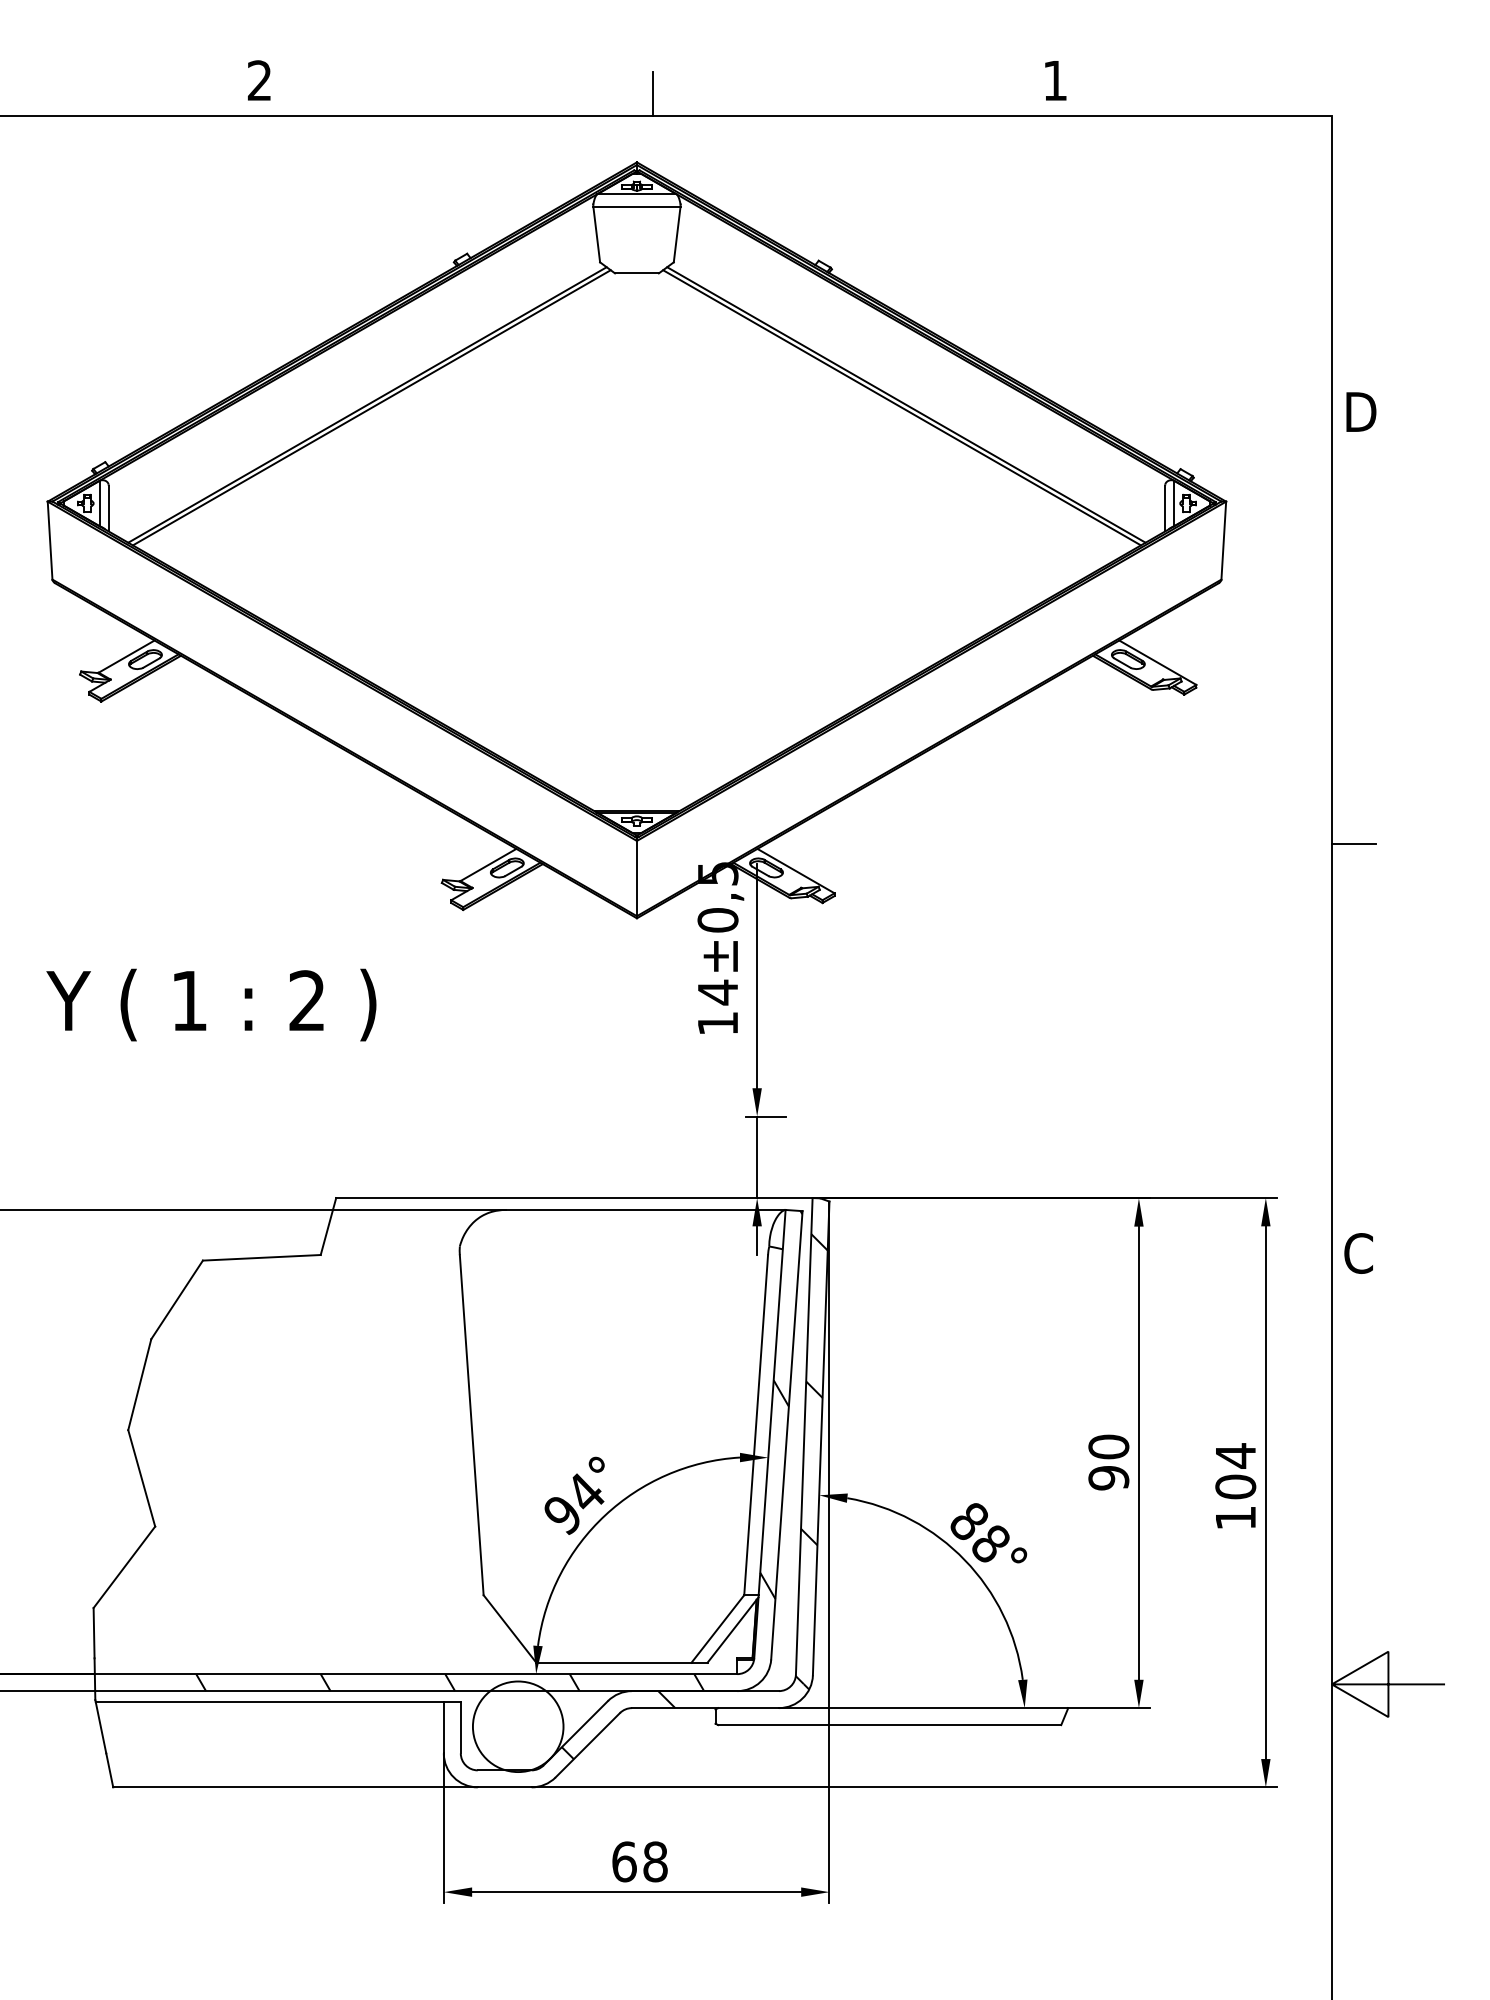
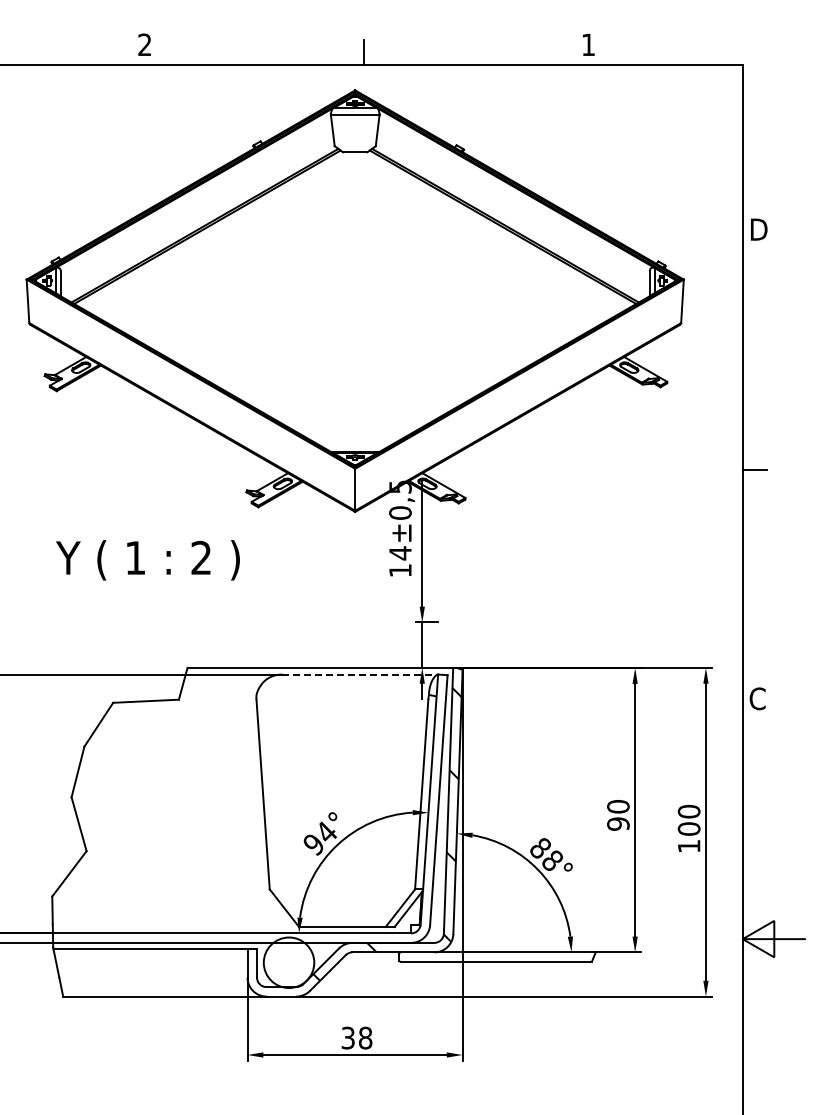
text: (210, 1005) -> (147, 560), moved
line: (646, 1209) -> (360, 674), solid -> dashed
hatch: (499, 1450) -> (278, 808), removed
text: (1234, 1455) -> (688, 811), 104 -> 100
text: (624, 1860) -> (348, 1037), 68 -> 38

